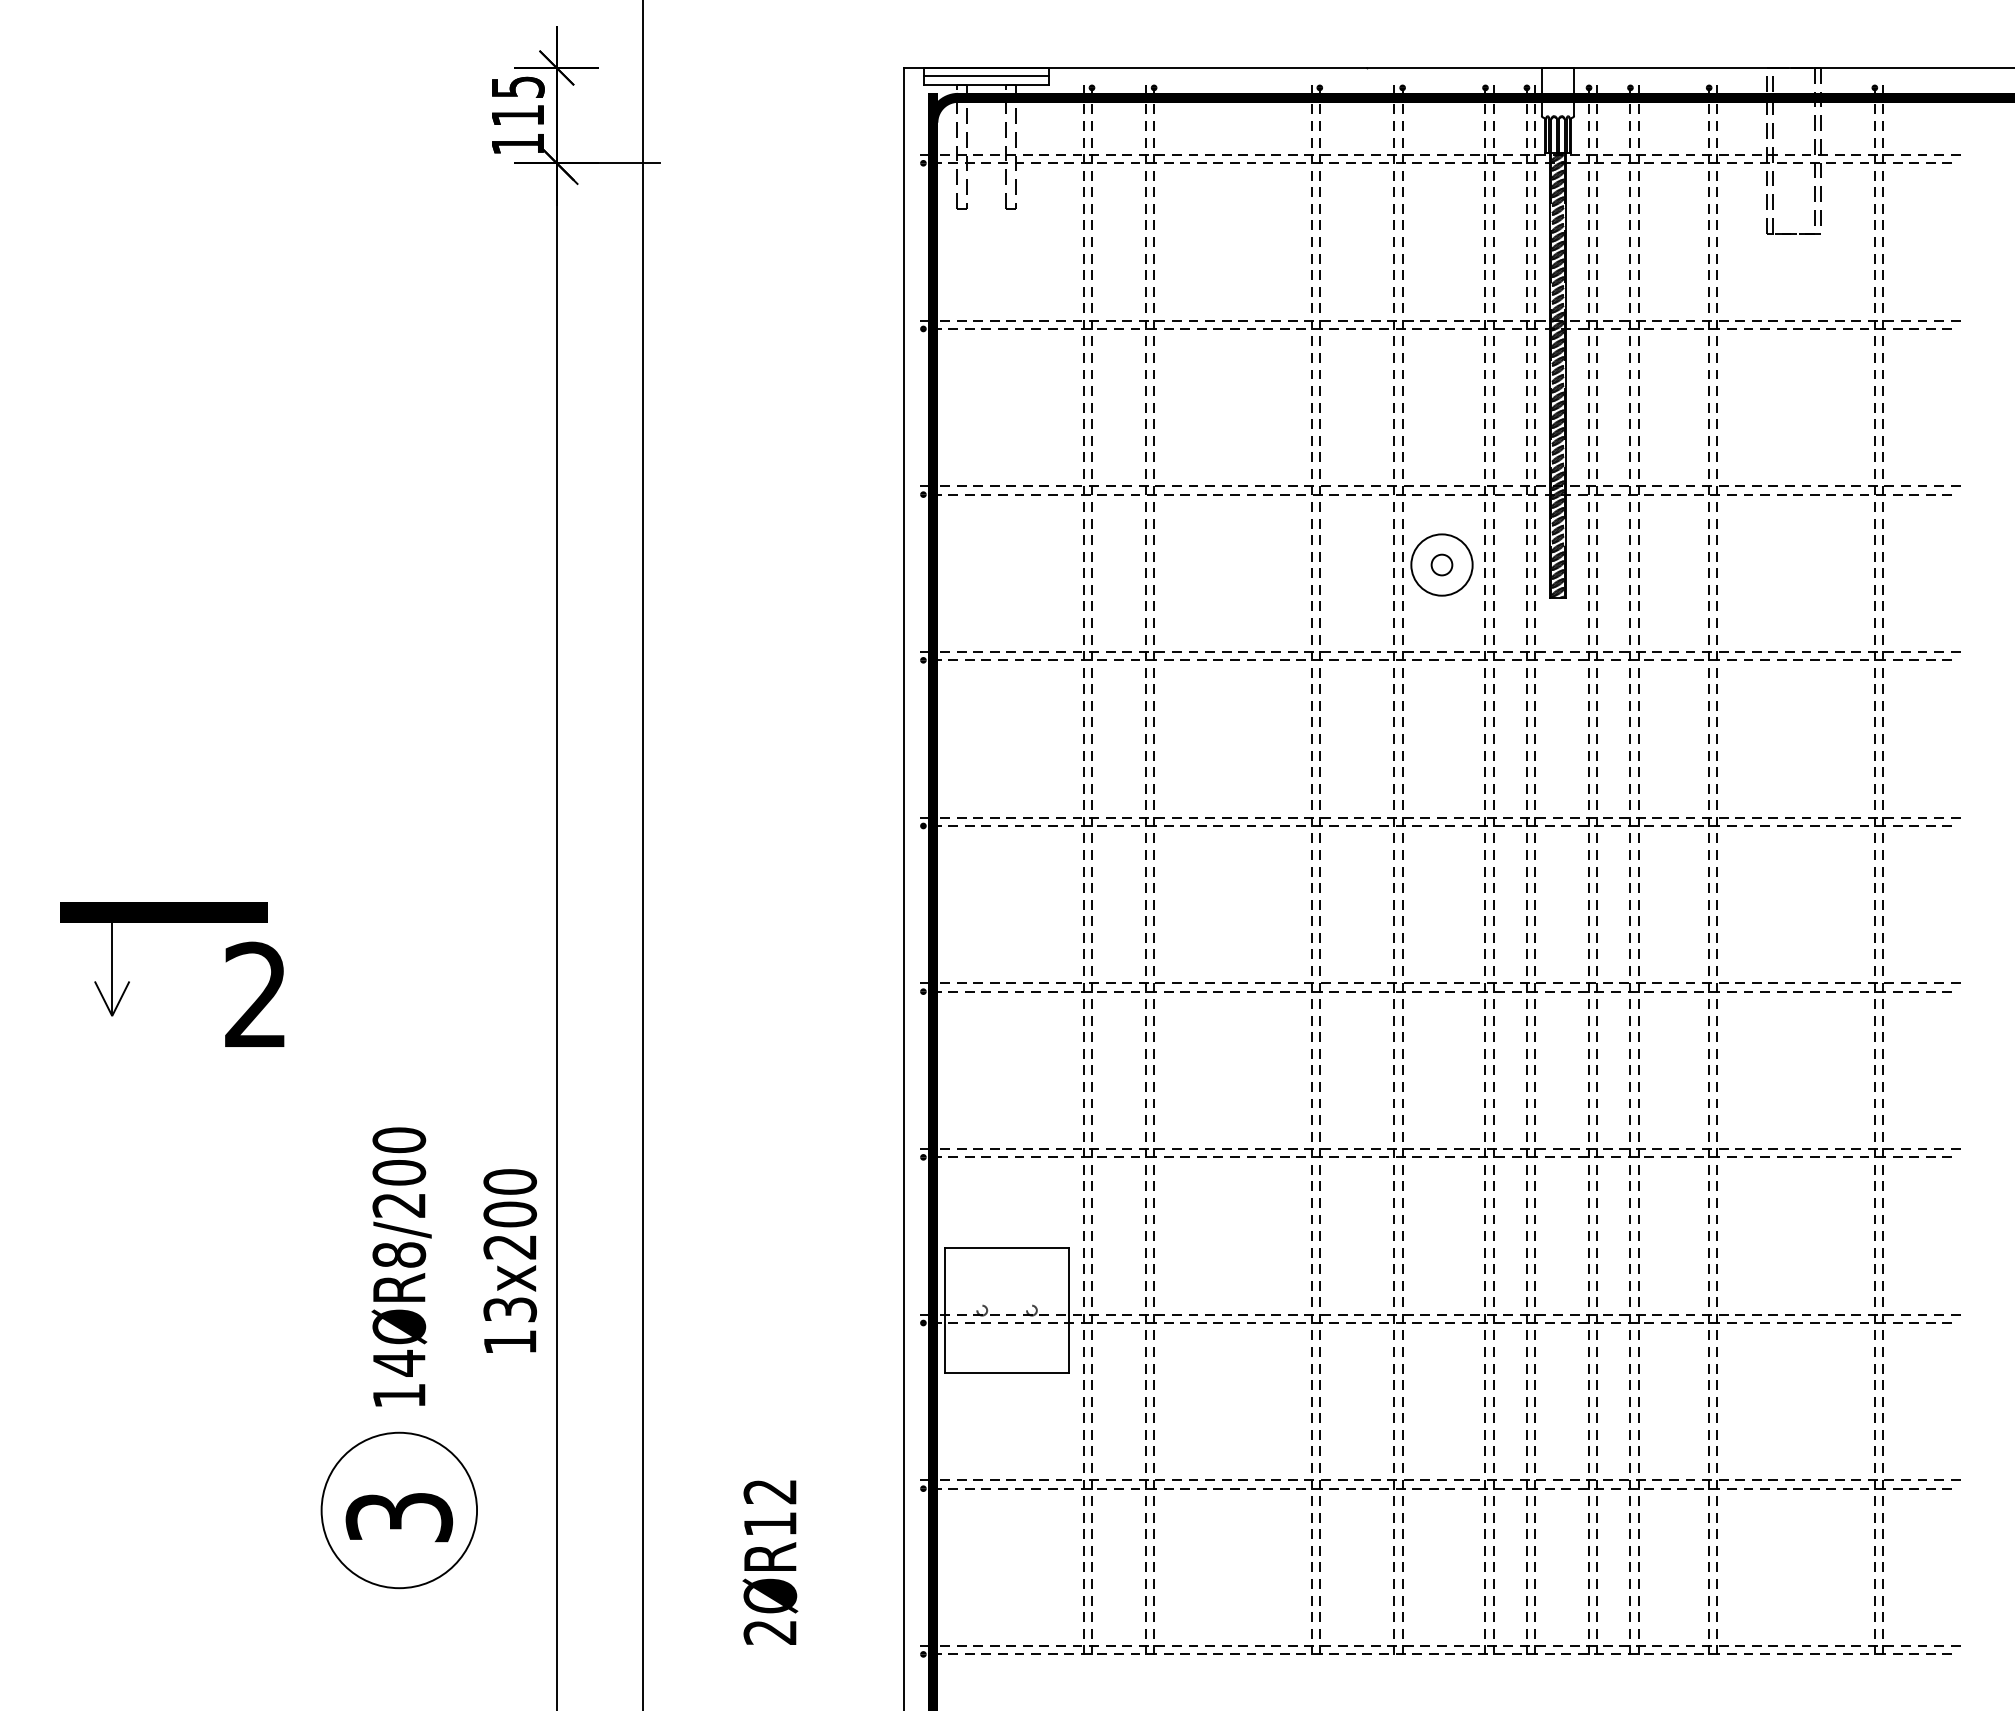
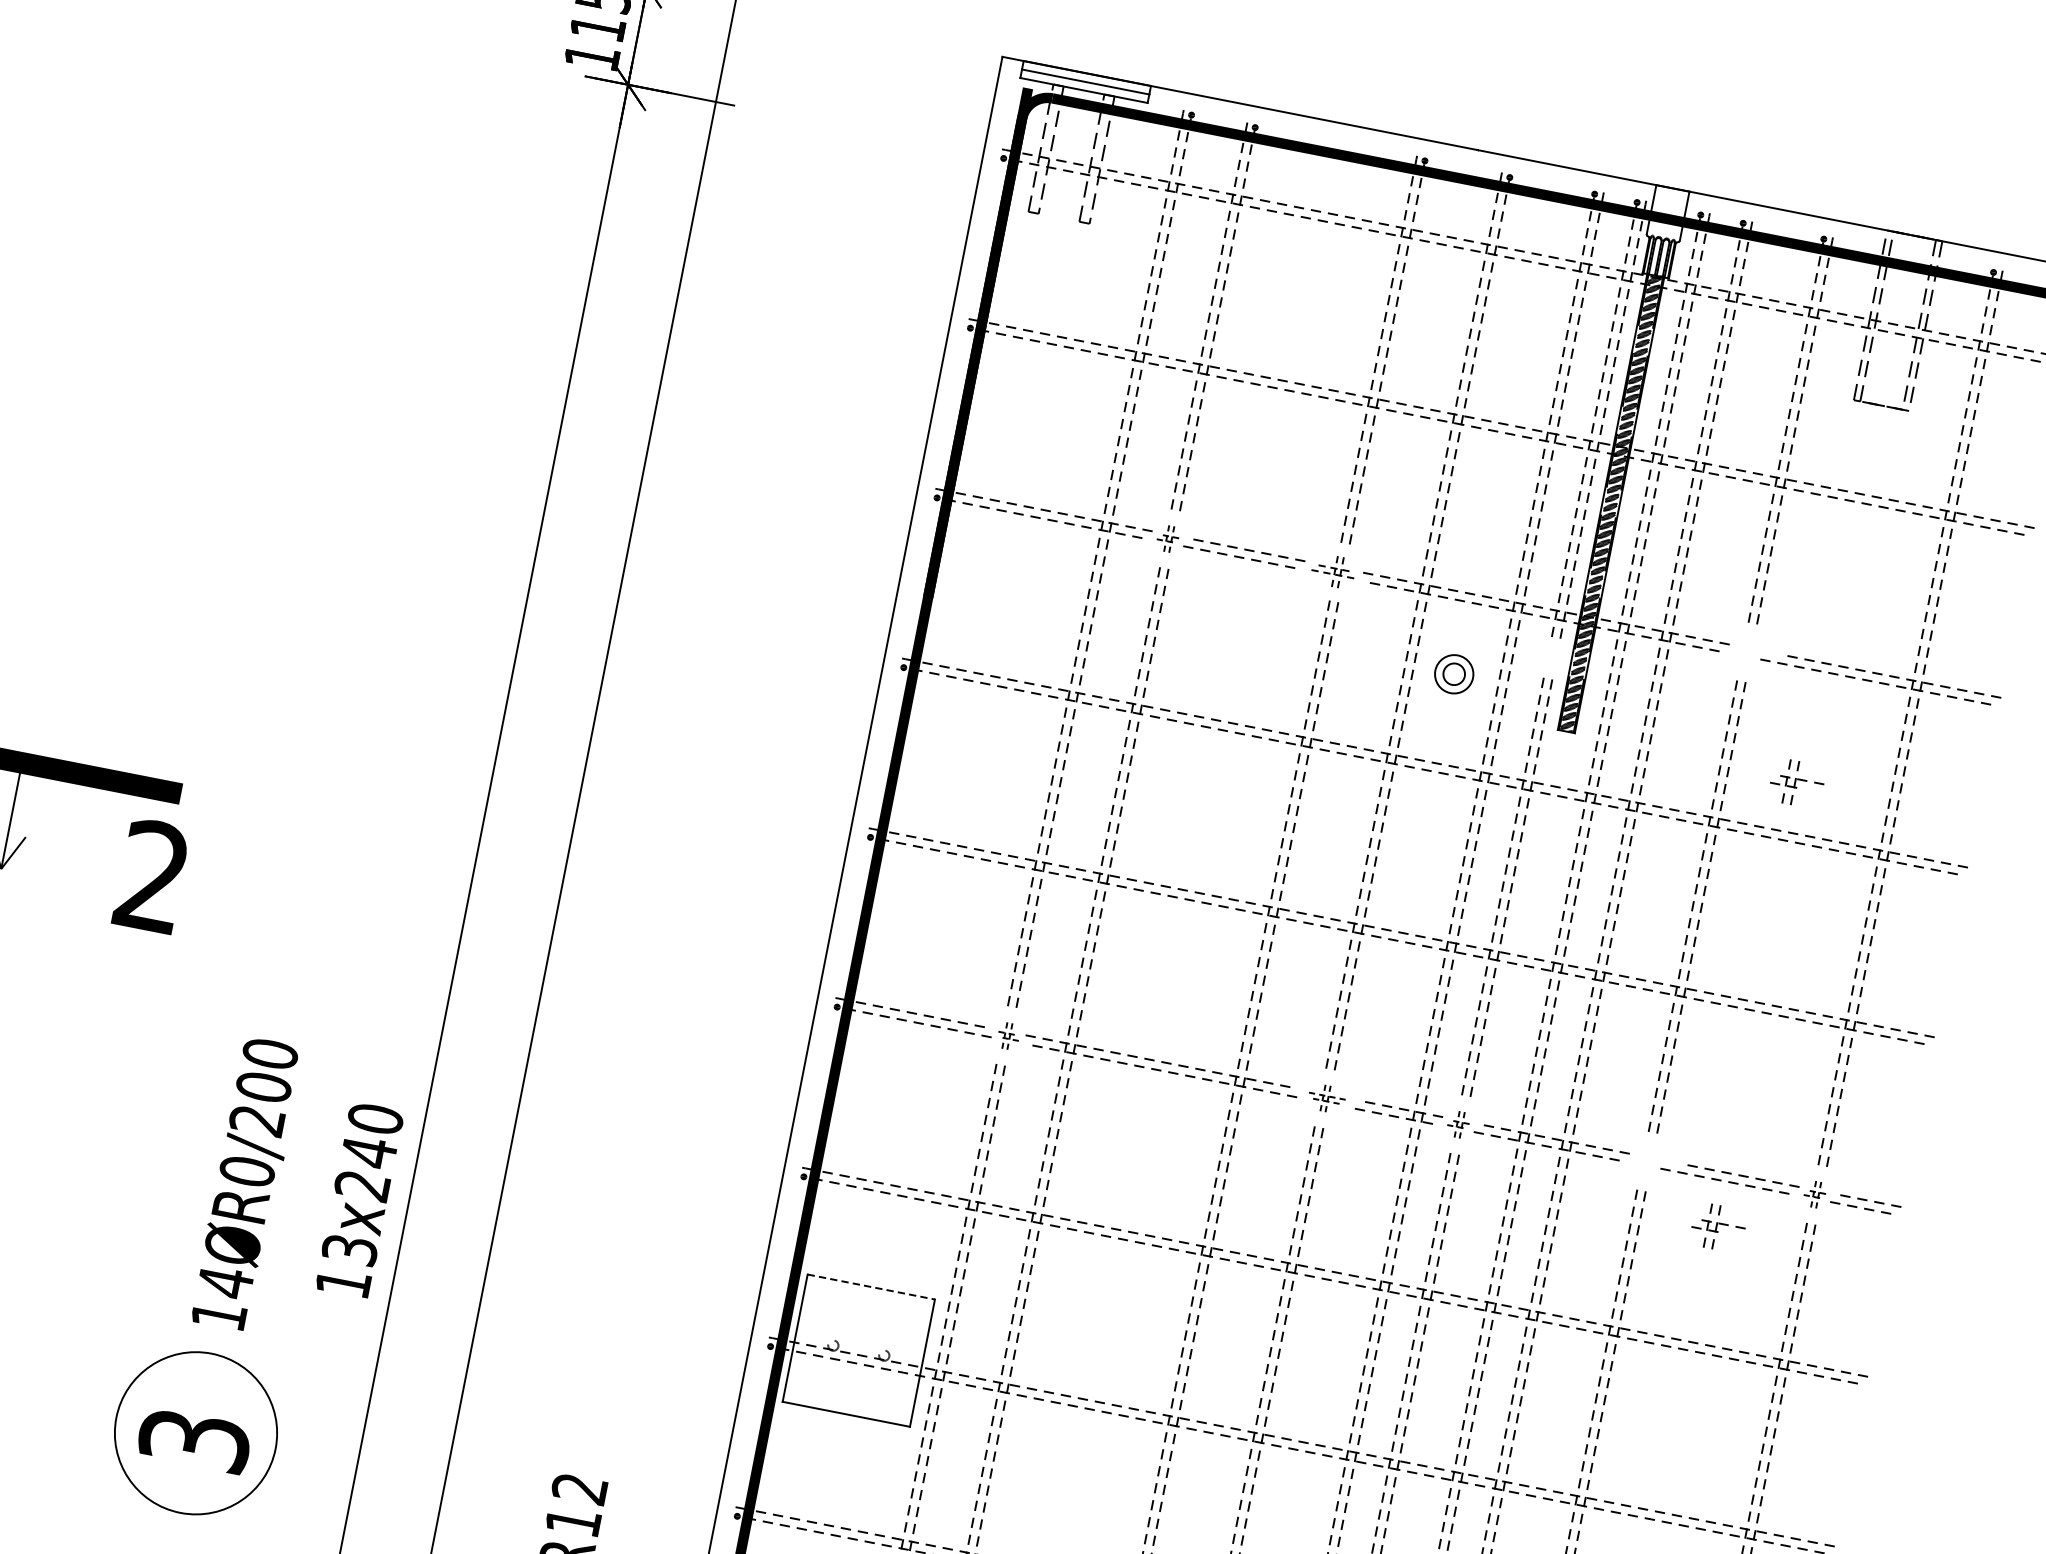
part: (1147, 490) -> (1167, 538), size x0.6
part: (1309, 490) -> (1333, 571), size x0.7
part: (1719, 490) -> (1797, 783), moved
part: (1530, 531) -> (1551, 657), removed
circle: (1441, 564) -> (1453, 673), size x0.6
part: (1089, 987) -> (1008, 1036), size x0.6
part: (1400, 987) -> (1326, 1098), size x0.6
part: (1528, 987) -> (1457, 1124), size x0.6
part: (1719, 987) -> (1718, 1227), moved
part: (1876, 987) -> (1814, 1194), size x0.6
text: (510, 1214) -> (369, 1152), 13x200 -> 13x240
line: (1007, 1248) -> (871, 1287), solid -> dashed
text: (398, 1254) -> (246, 1170), 14ØR8/200 -> 14ØR0/200

